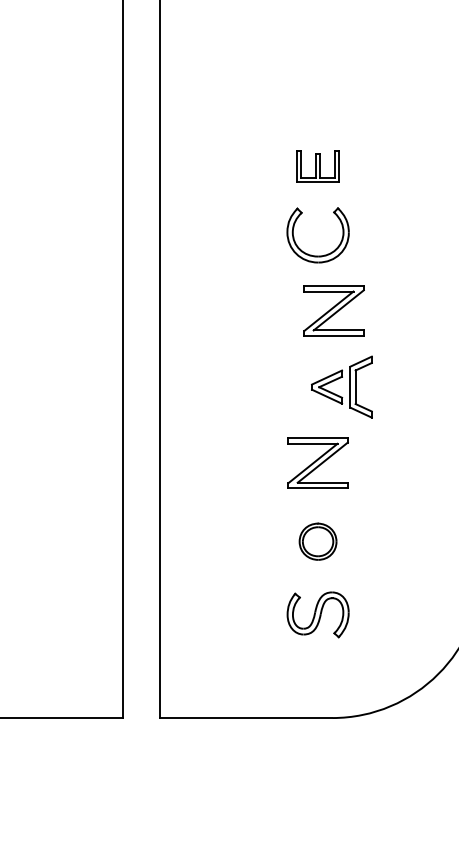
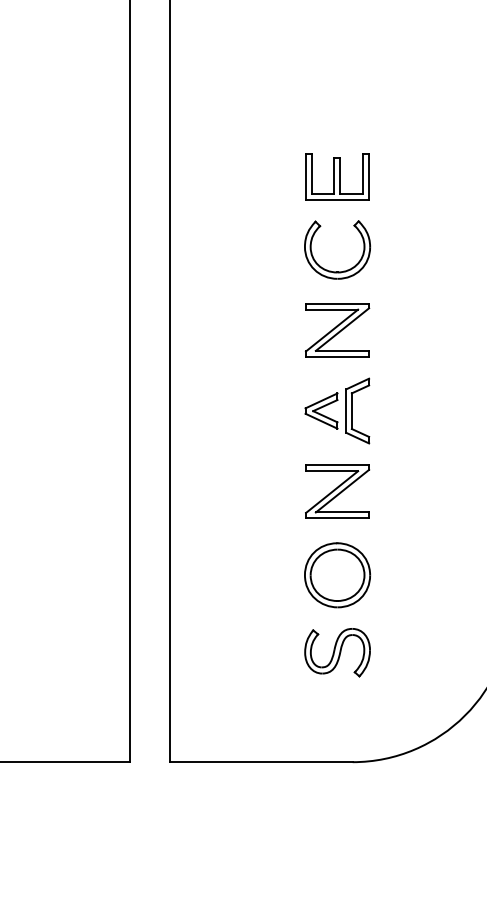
part: (317, 166) -> (336, 176), size x1.43
part: (333, 310) -> (336, 329), moved
part: (338, 379) -> (333, 402), moved
part: (317, 541) -> (336, 574), size x1.67

